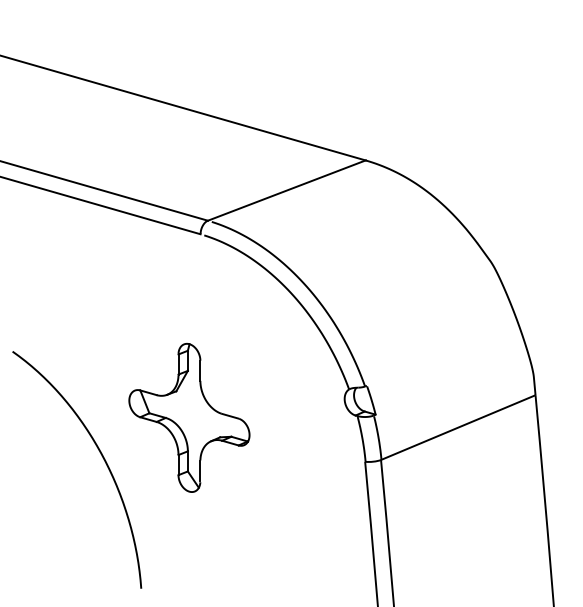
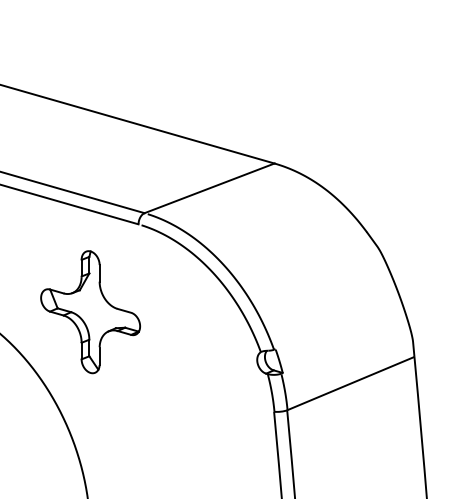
part: (189, 417) -> (90, 311), moved

